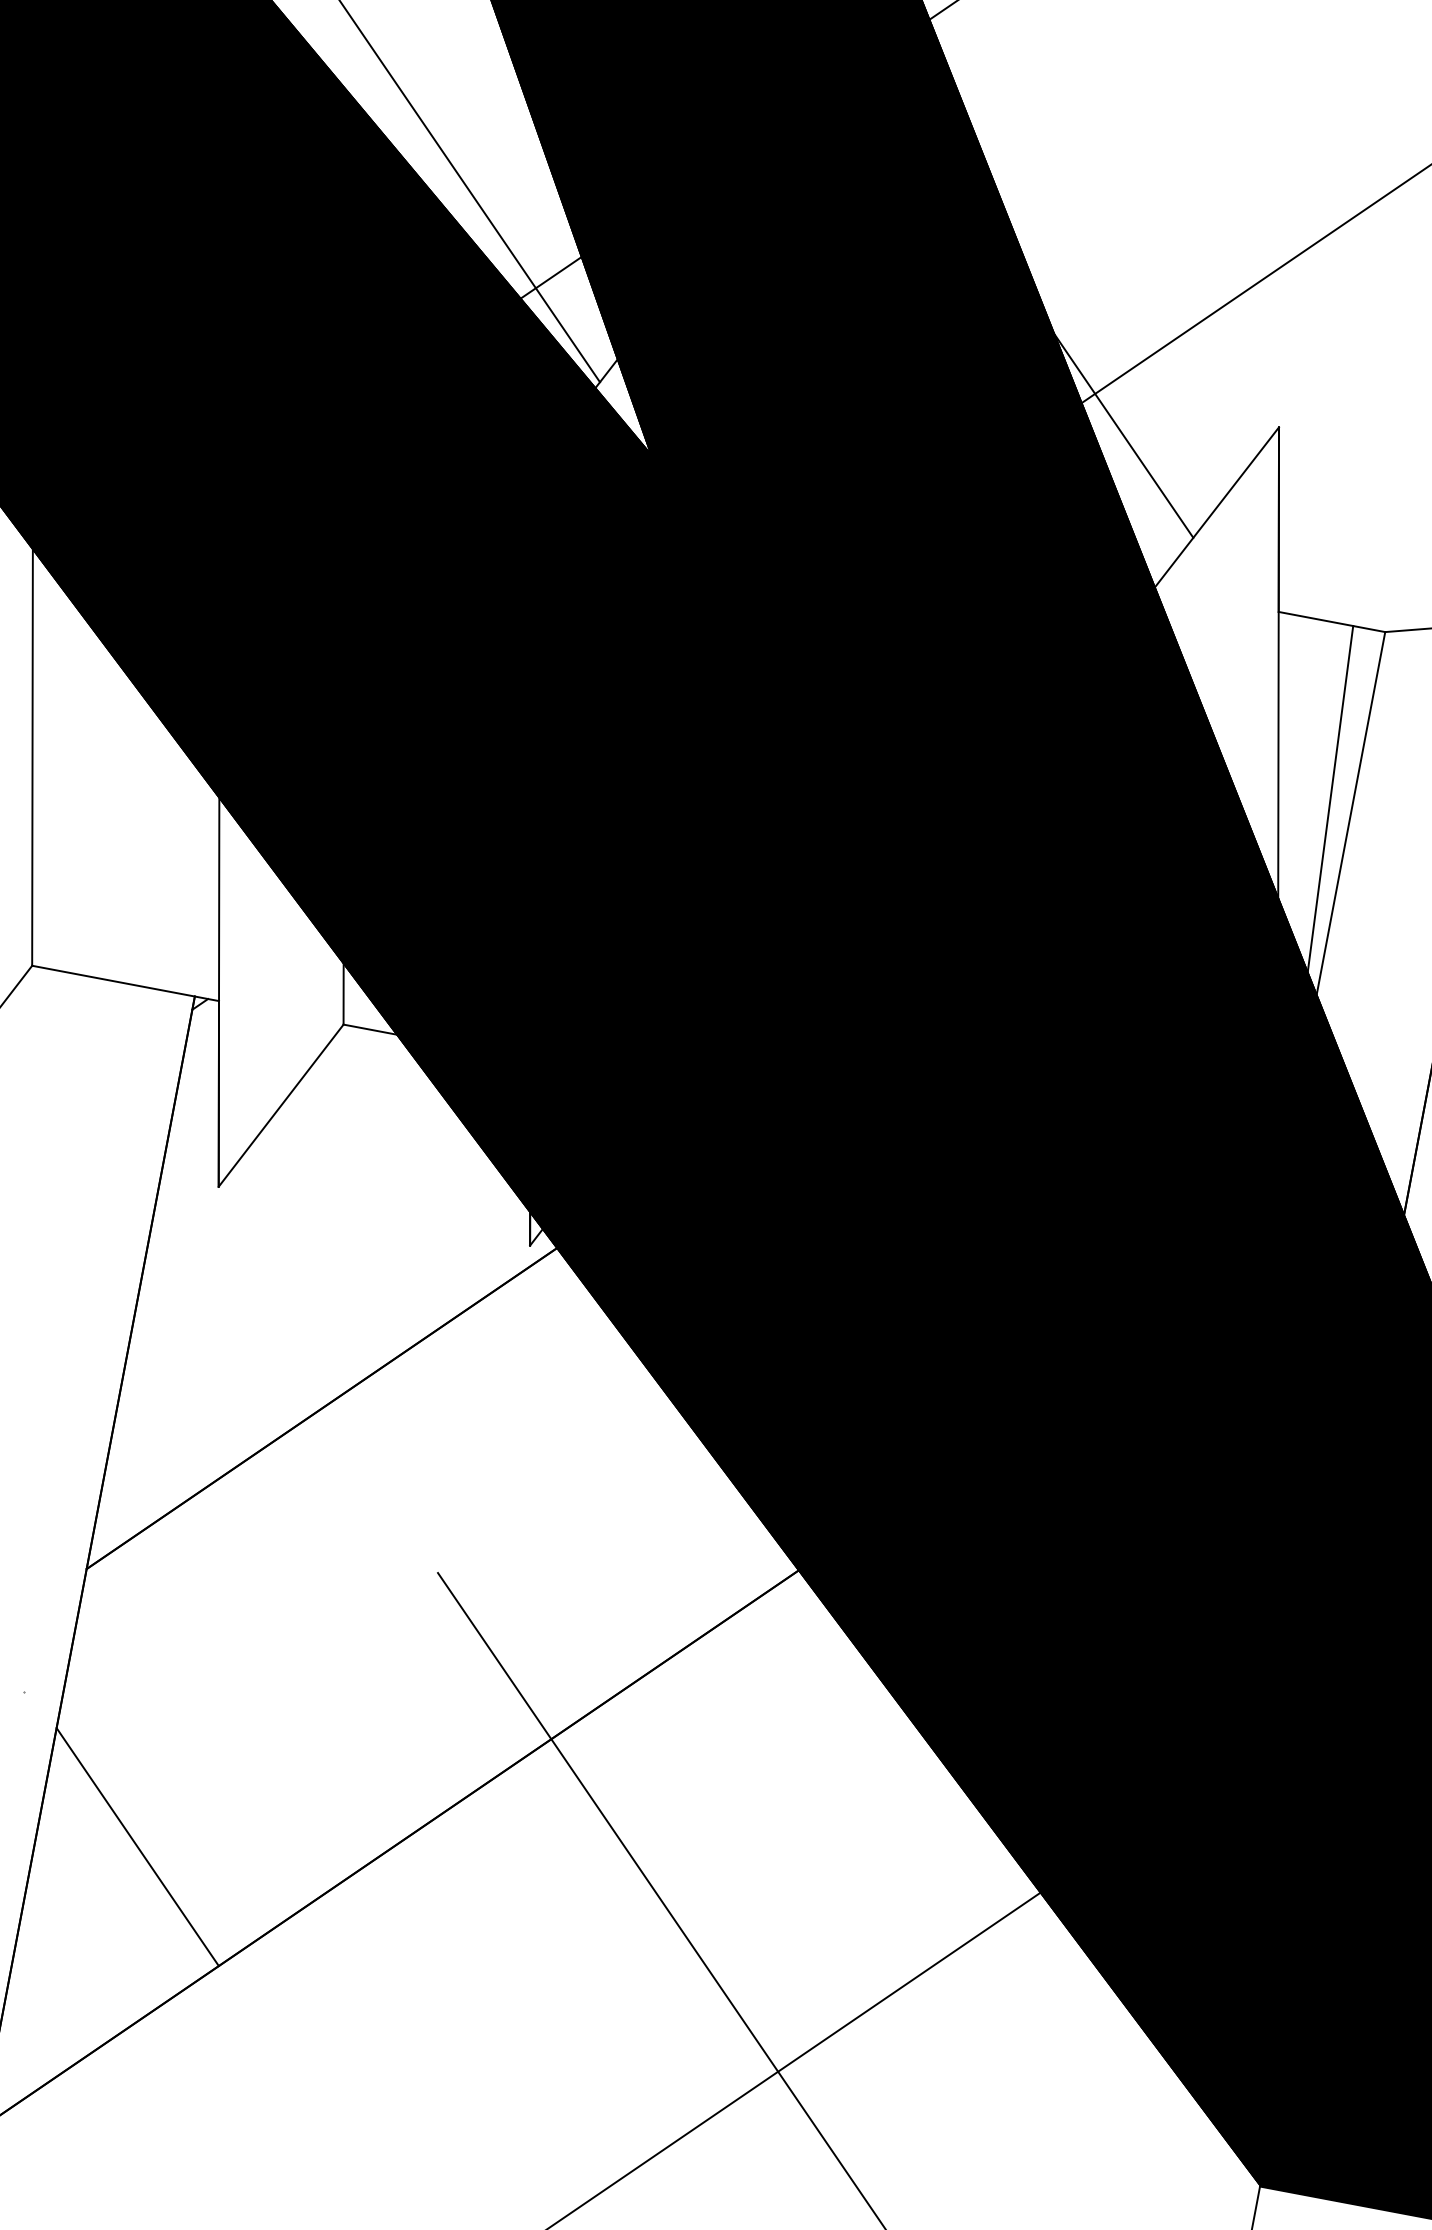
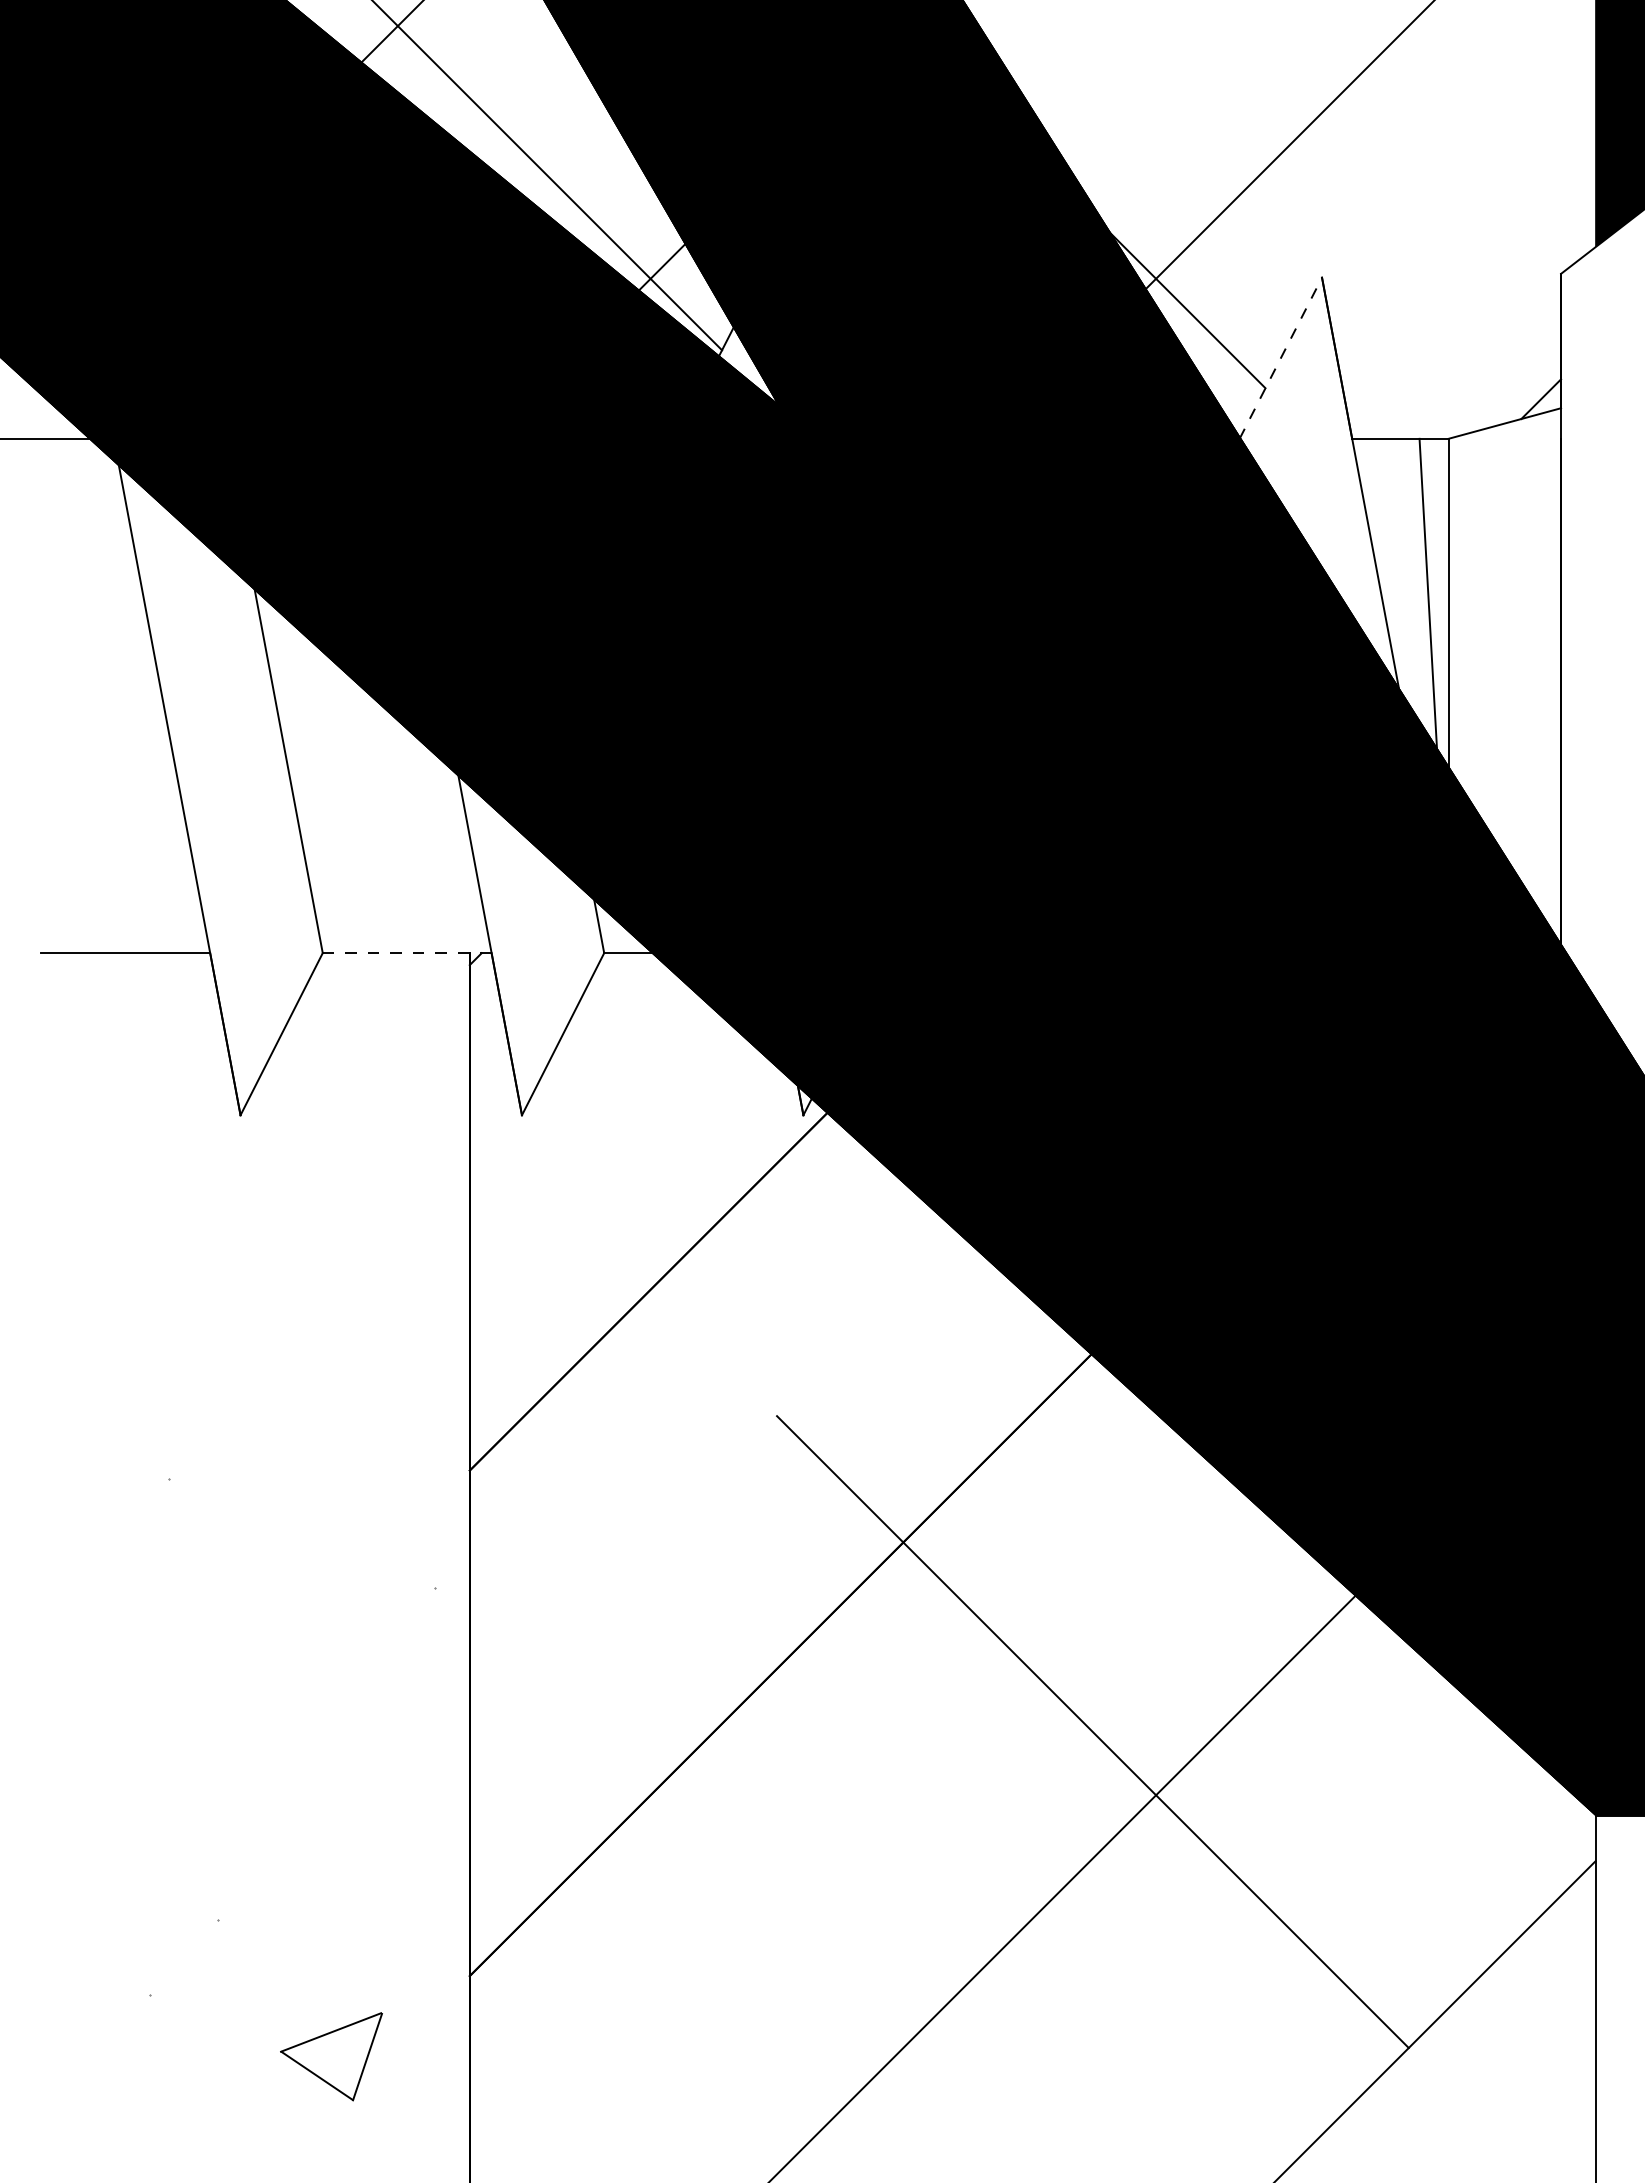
line: (1217, 507) -> (1281, 357), solid -> dashed
line: (124, 983) -> (406, 953), solid -> dashed
line: (137, 1846) -> (559, 1704), removed

